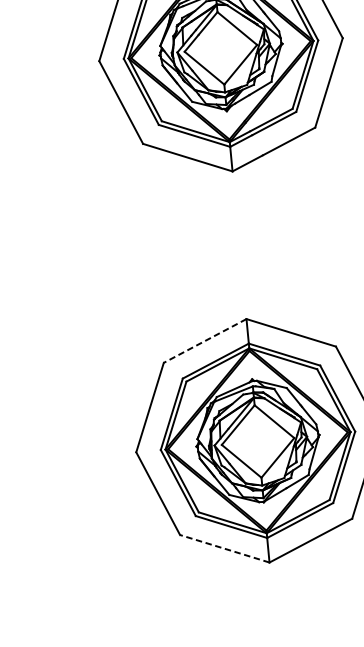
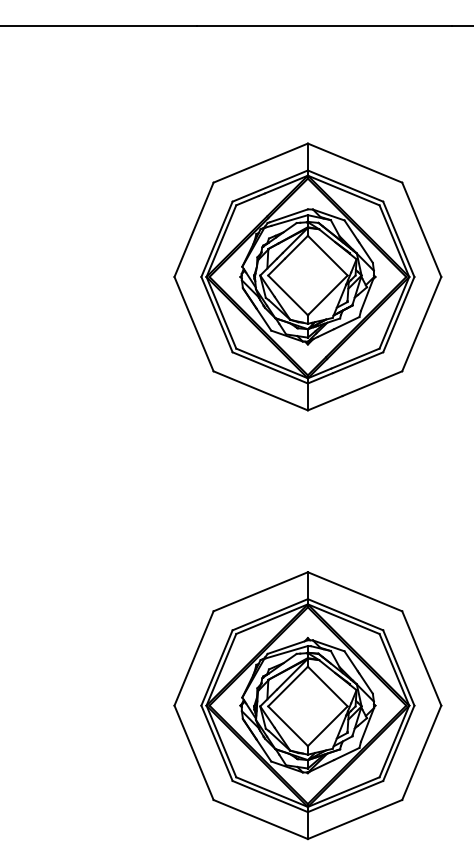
line: (204, 340) -> (260, 591), dashed -> solid
line: (224, 548) -> (260, 819), dashed -> solid

